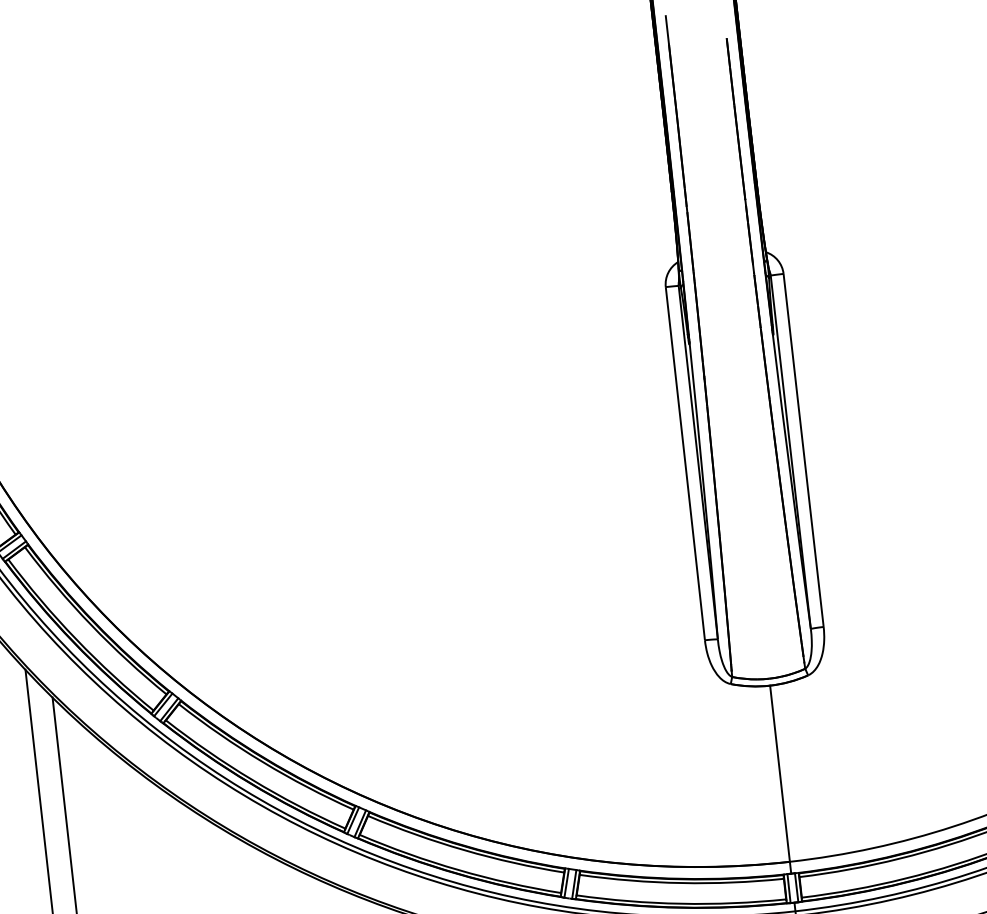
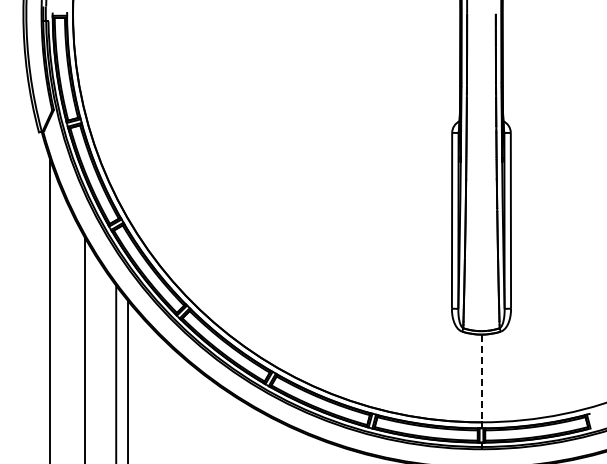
line: (780, 773) -> (481, 378), solid -> dashed

